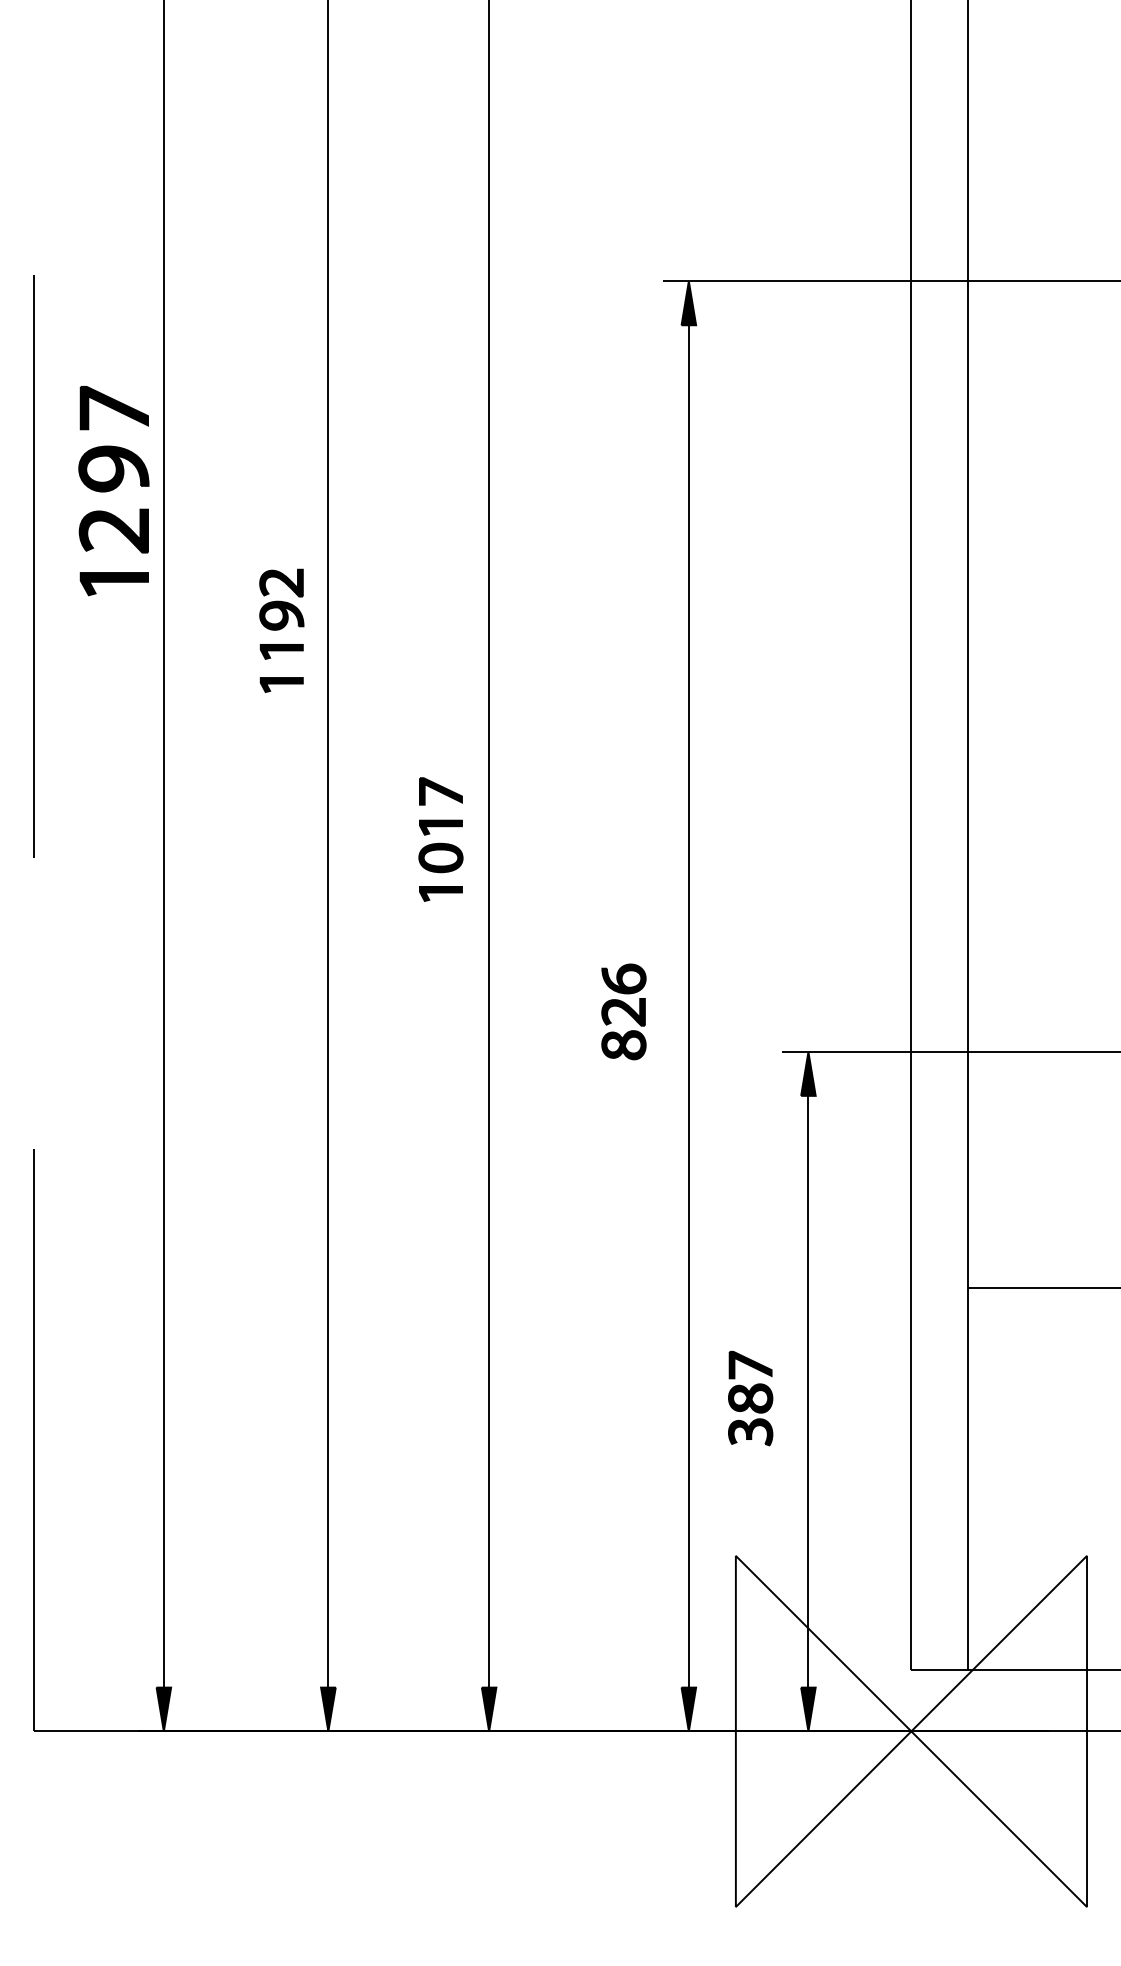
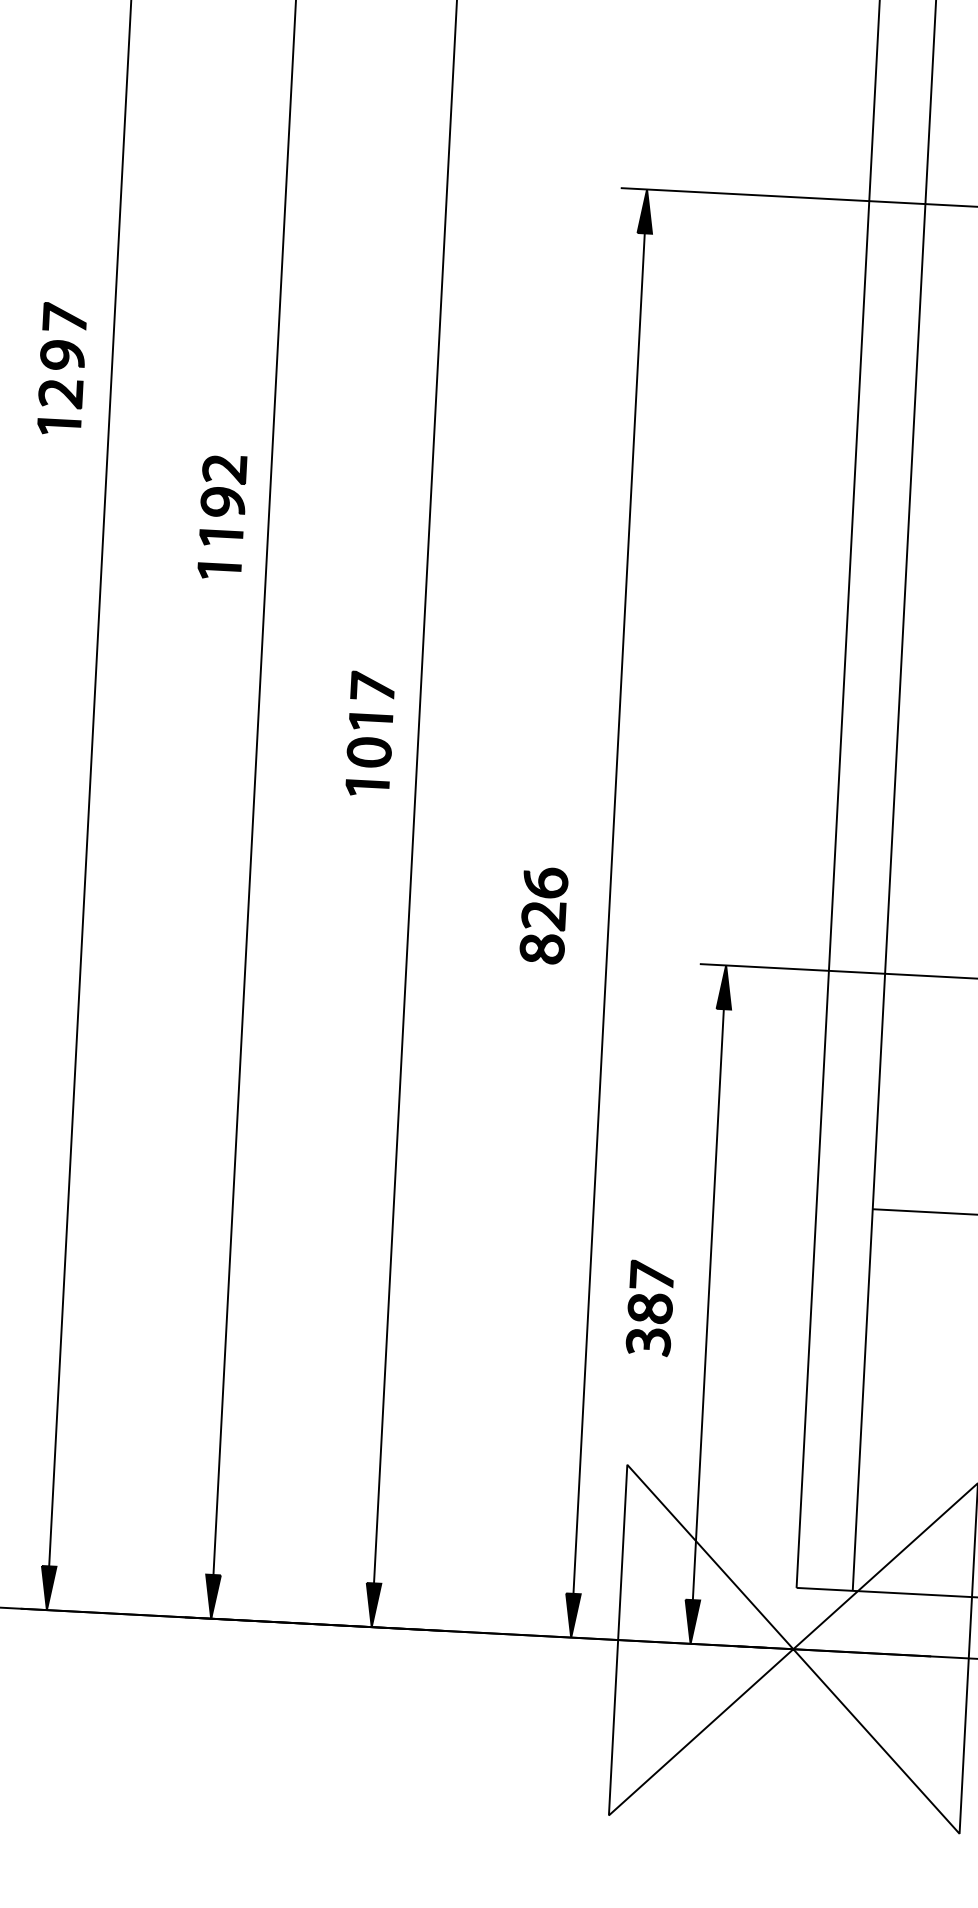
part: (113, 491) -> (61, 369), size x0.62

